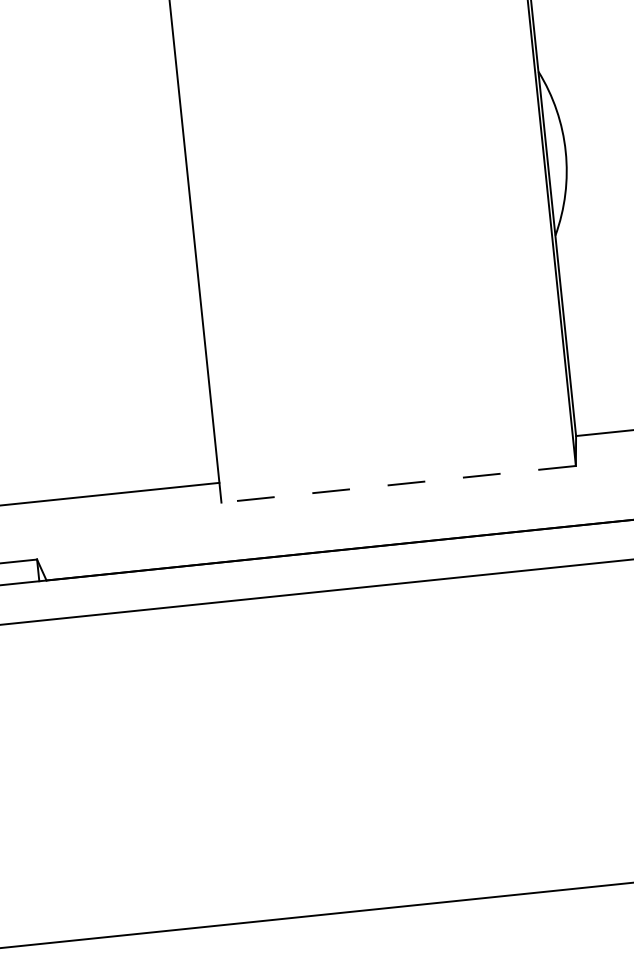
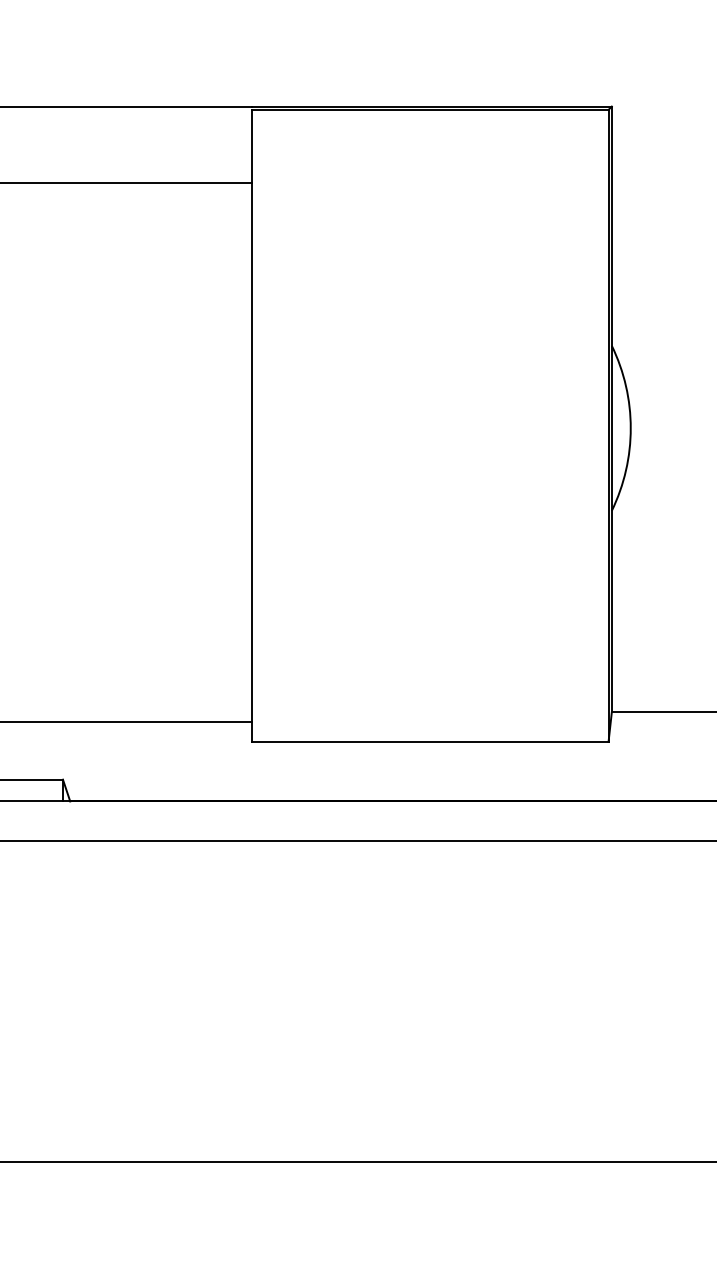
line: (397, 483) -> (429, 741), dashed -> solid

